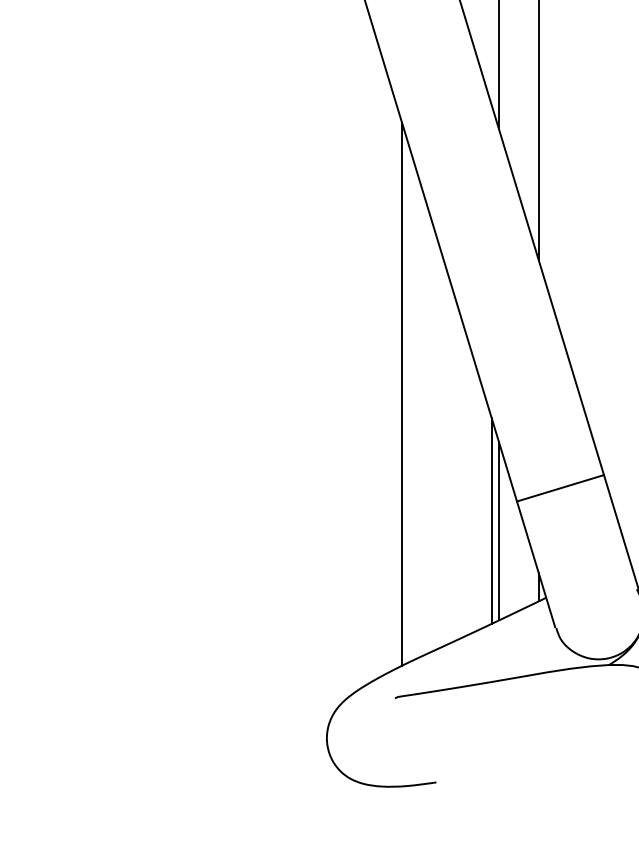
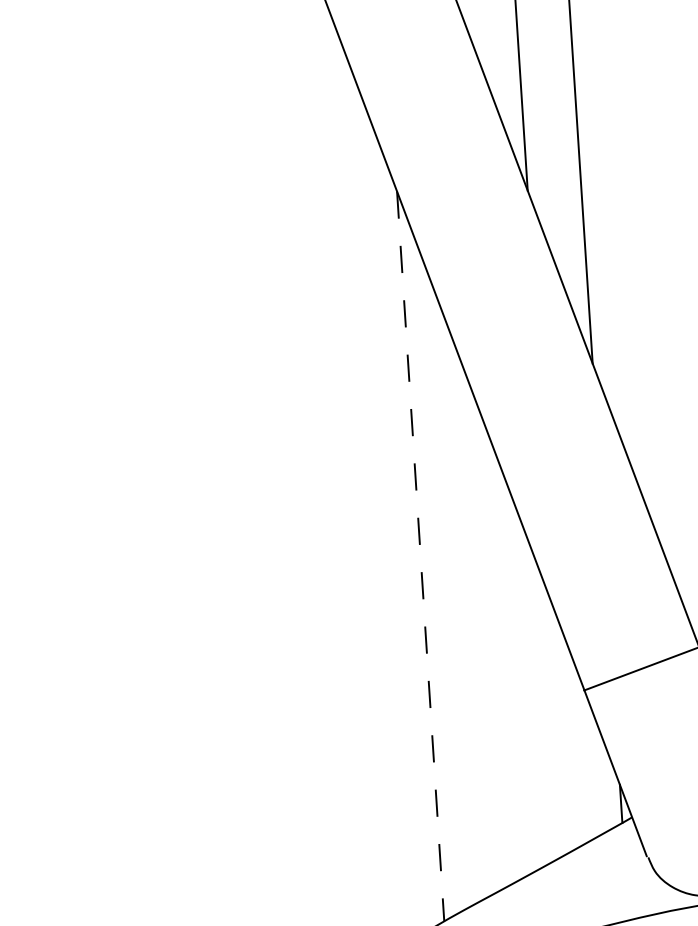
line: (402, 395) -> (421, 557), solid -> dashed
line: (491, 520) -> (551, 718), removed
line: (498, 531) -> (562, 732), removed

